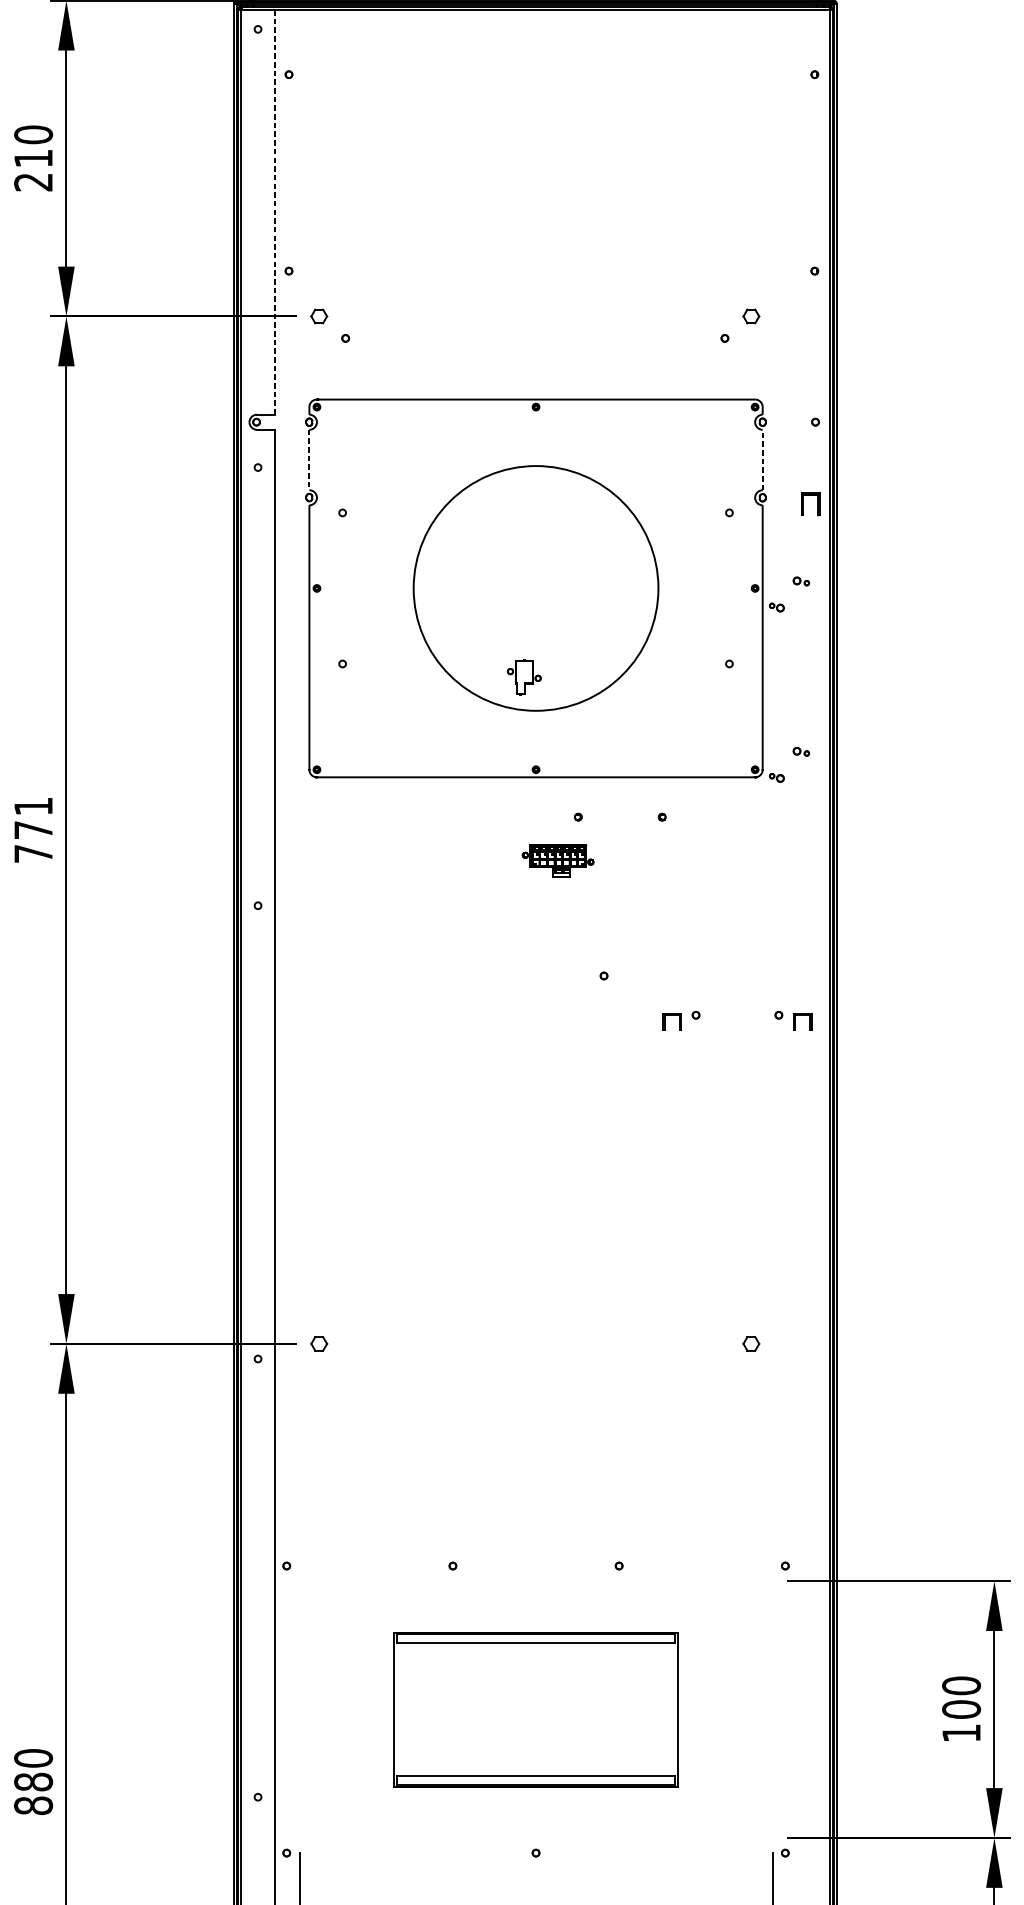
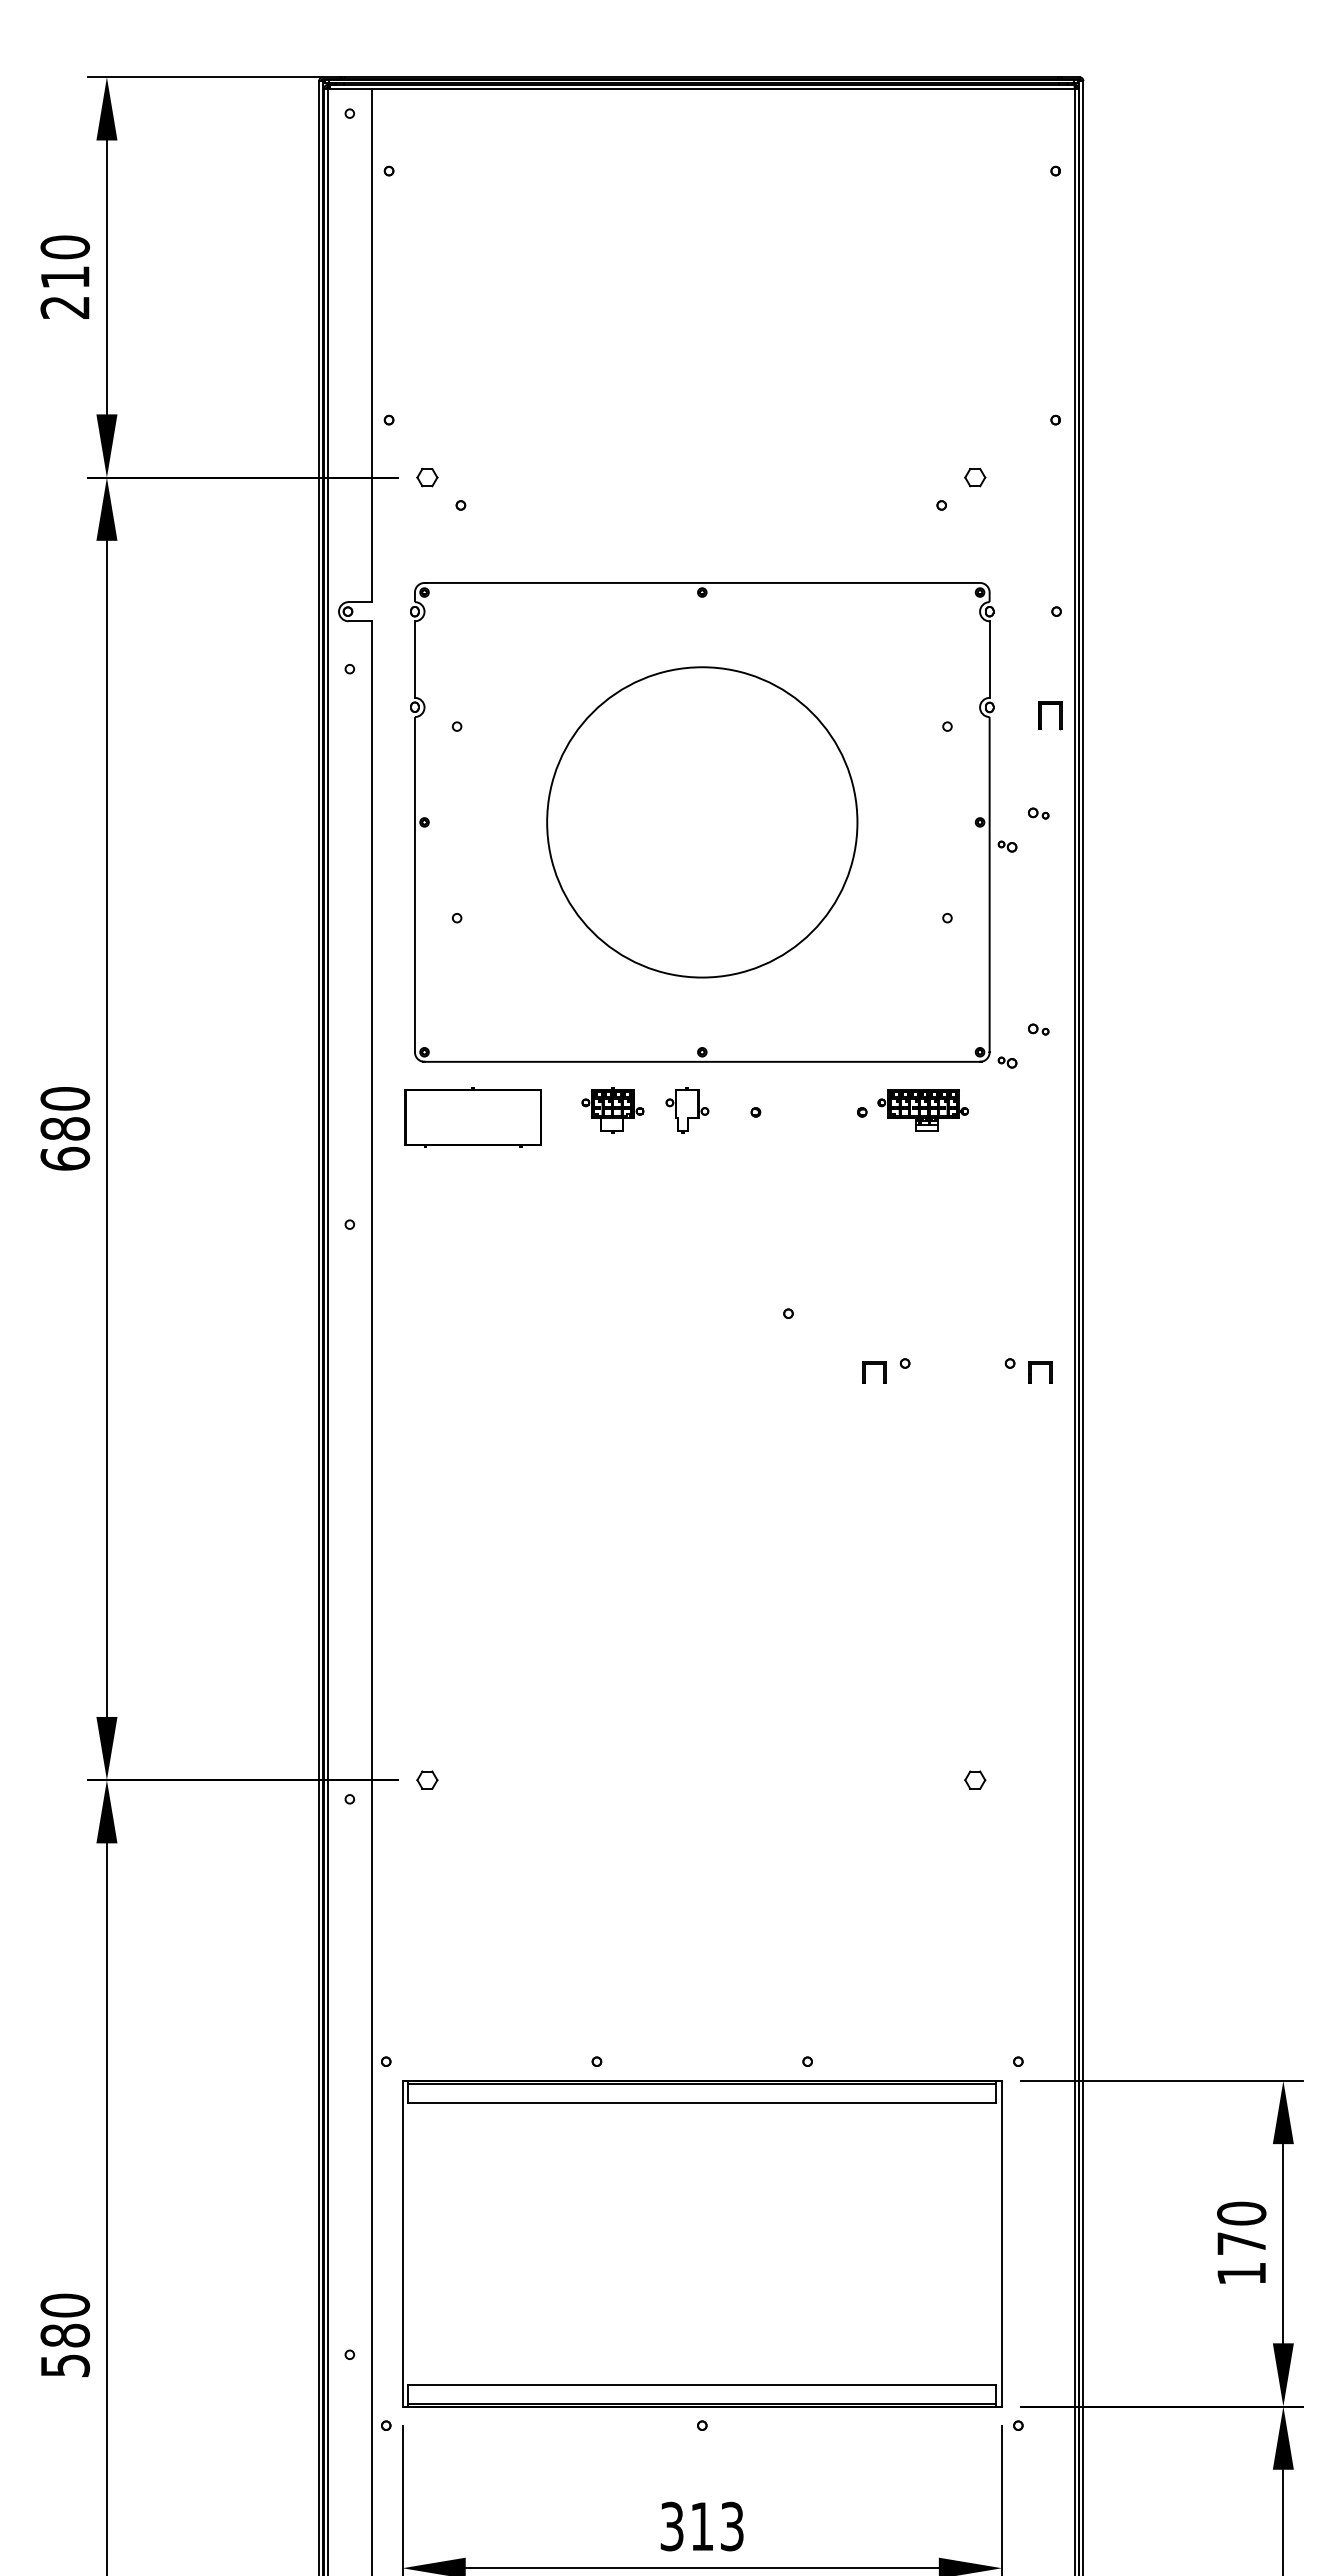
line: (275, 212) -> (371, 345), dashed -> solid
line: (762, 459) -> (989, 659), dashed -> solid
line: (309, 460) -> (414, 660), dashed -> solid
part: (524, 677) -> (687, 1110), moved
part: (465, 815) -> (612, 1110), added
part: (354, 821) -> (472, 1117), added
text: (33, 829) -> (65, 1128), 771 -> 680
part: (557, 861) -> (922, 1110), moved
part: (536, 1709) -> (702, 2243), size x1.67
text: (961, 1709) -> (1241, 2243), 100 -> 170
text: (33, 1805) -> (65, 2365), 880 -> 580

